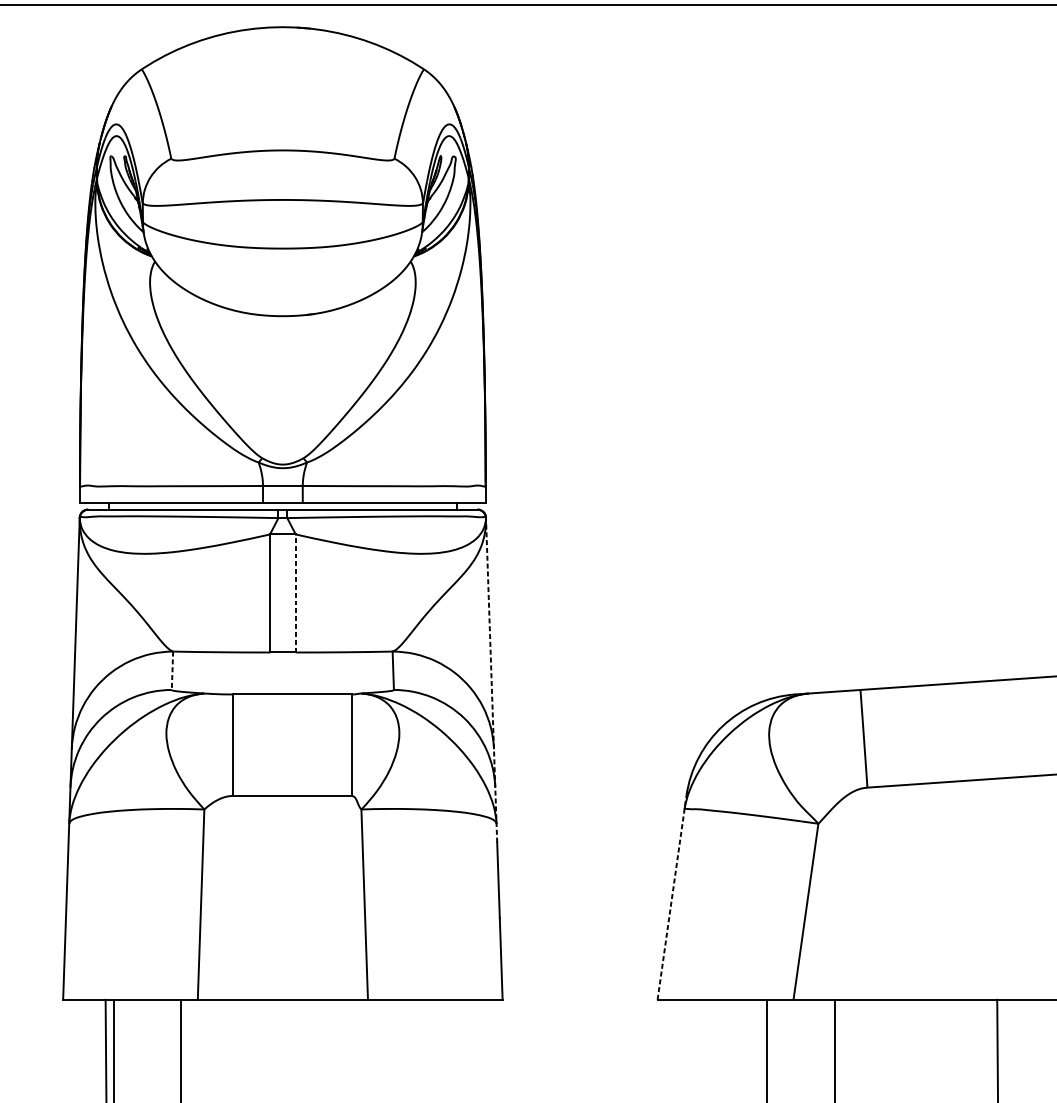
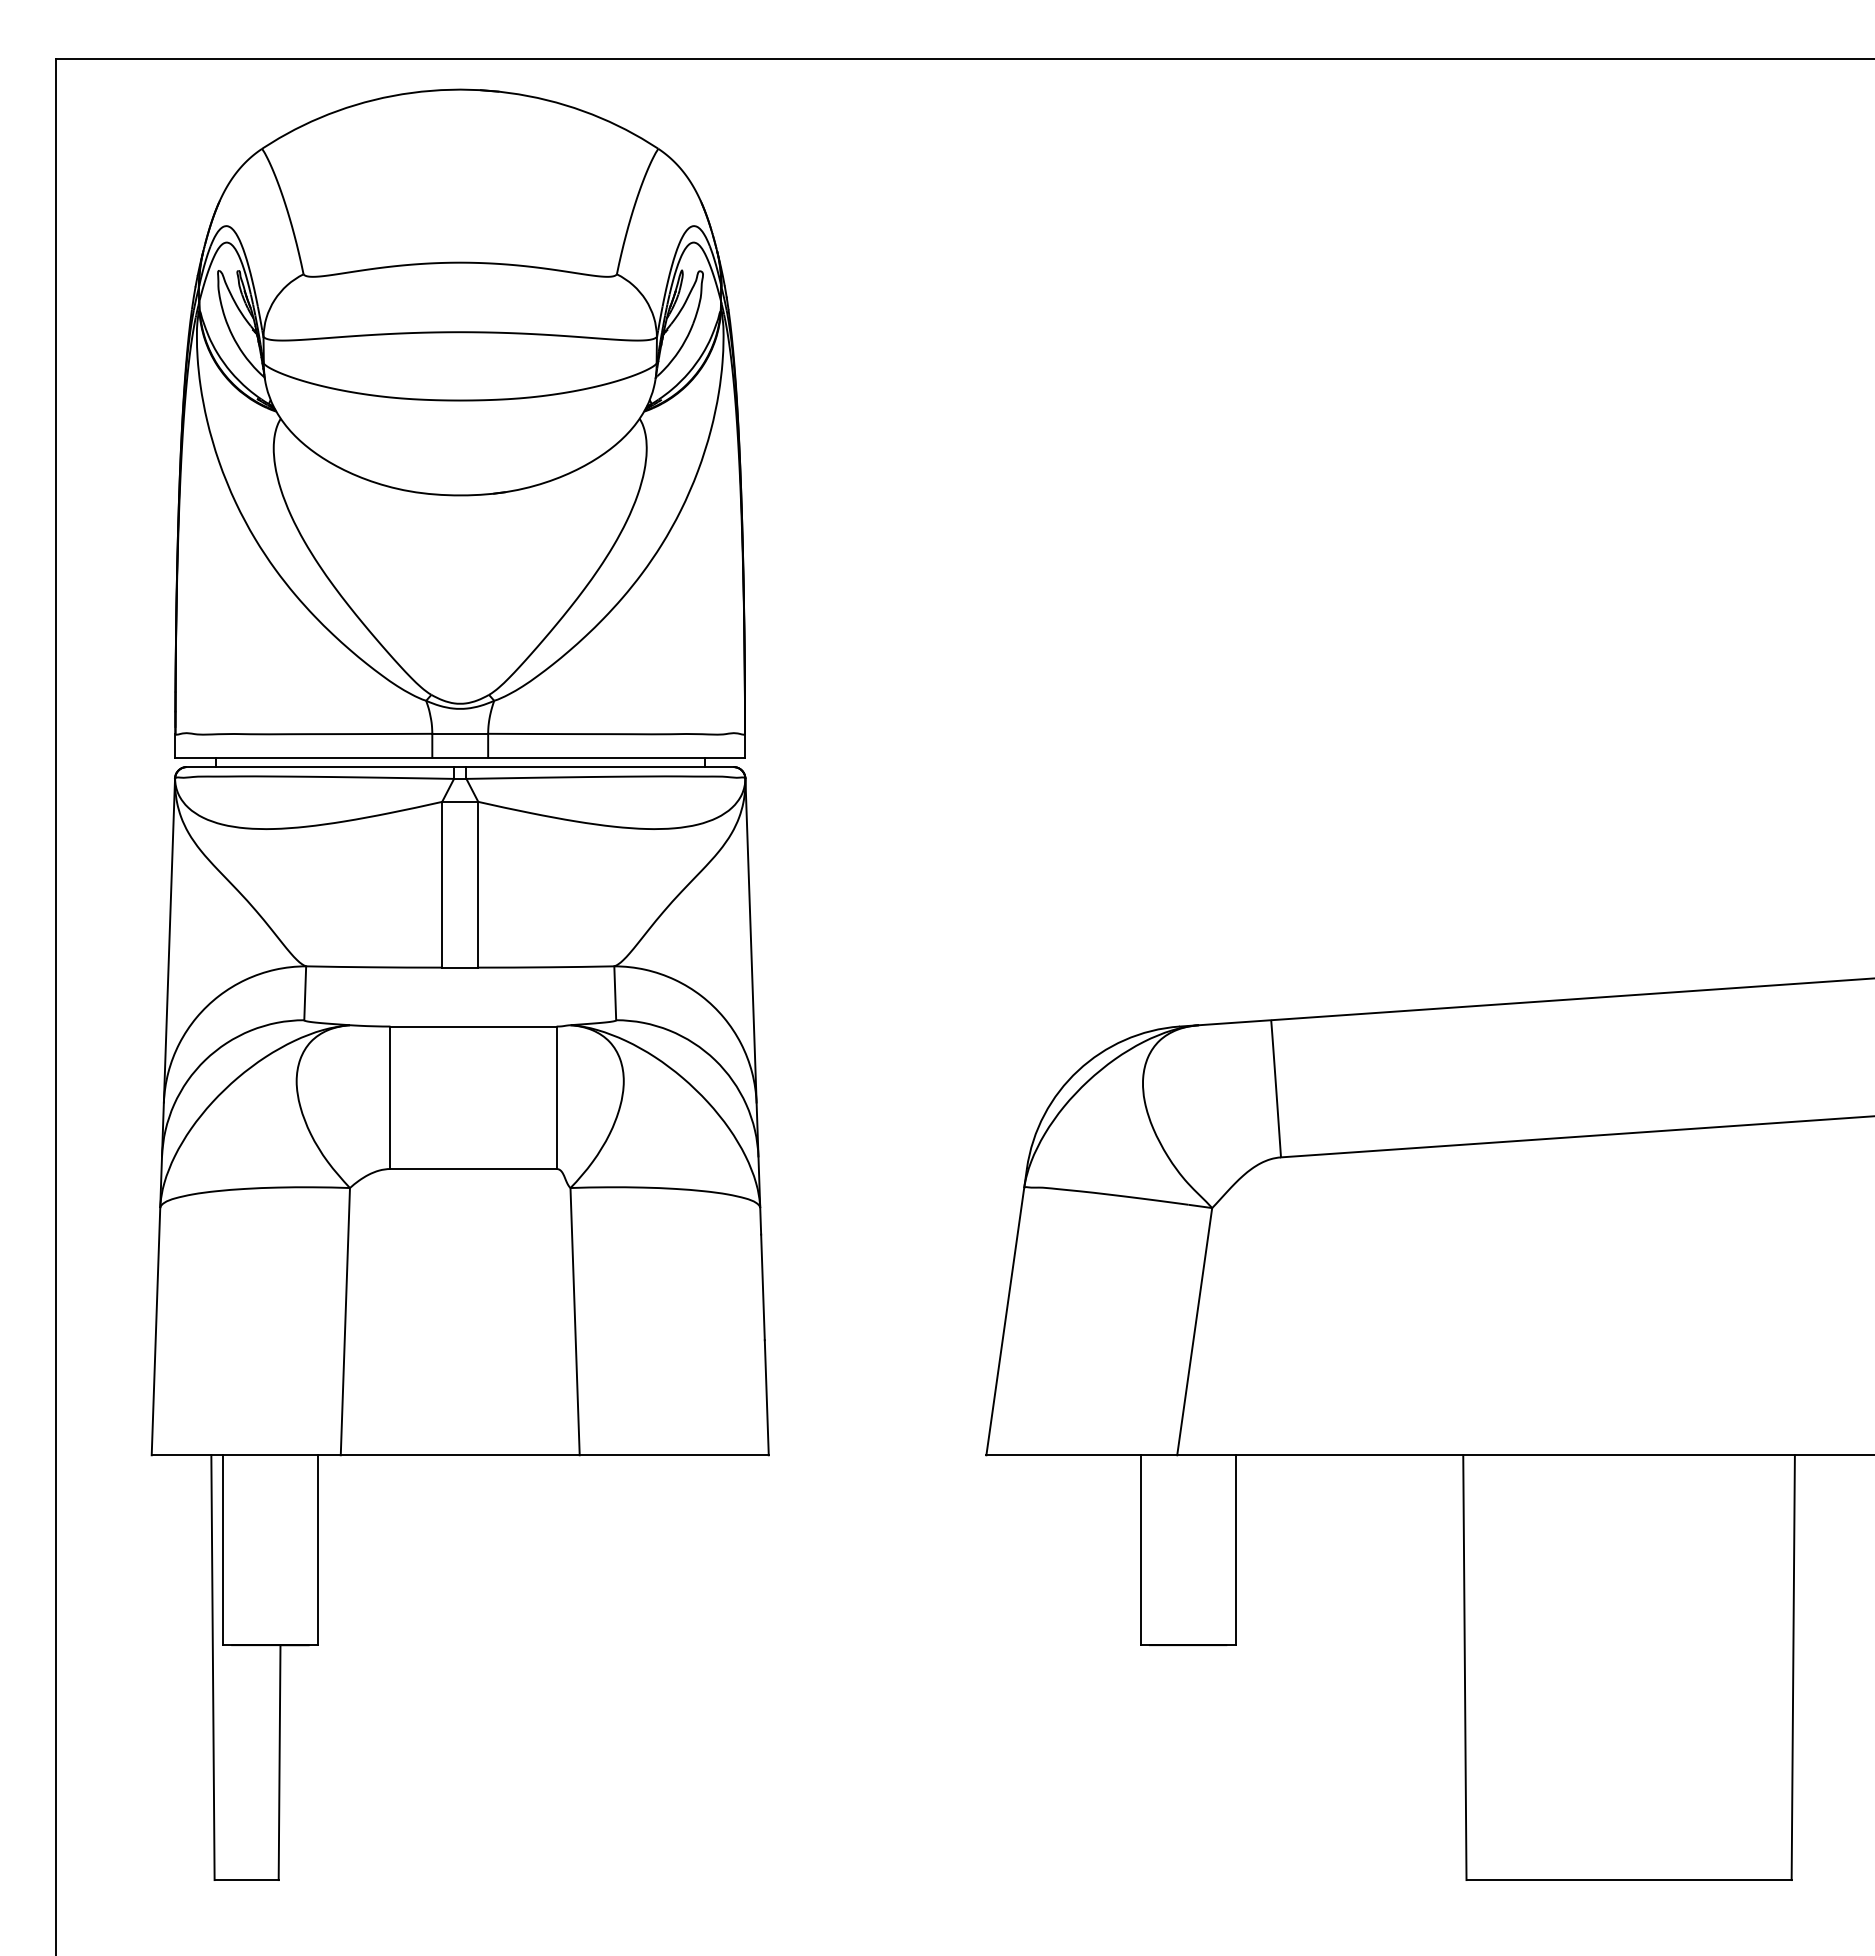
line: (295, 593) -> (478, 884), dashed -> solid
line: (172, 670) -> (305, 993), dashed -> solid
line: (491, 680) -> (753, 1006), dashed -> solid
line: (671, 898) -> (1006, 1312), dashed -> solid

